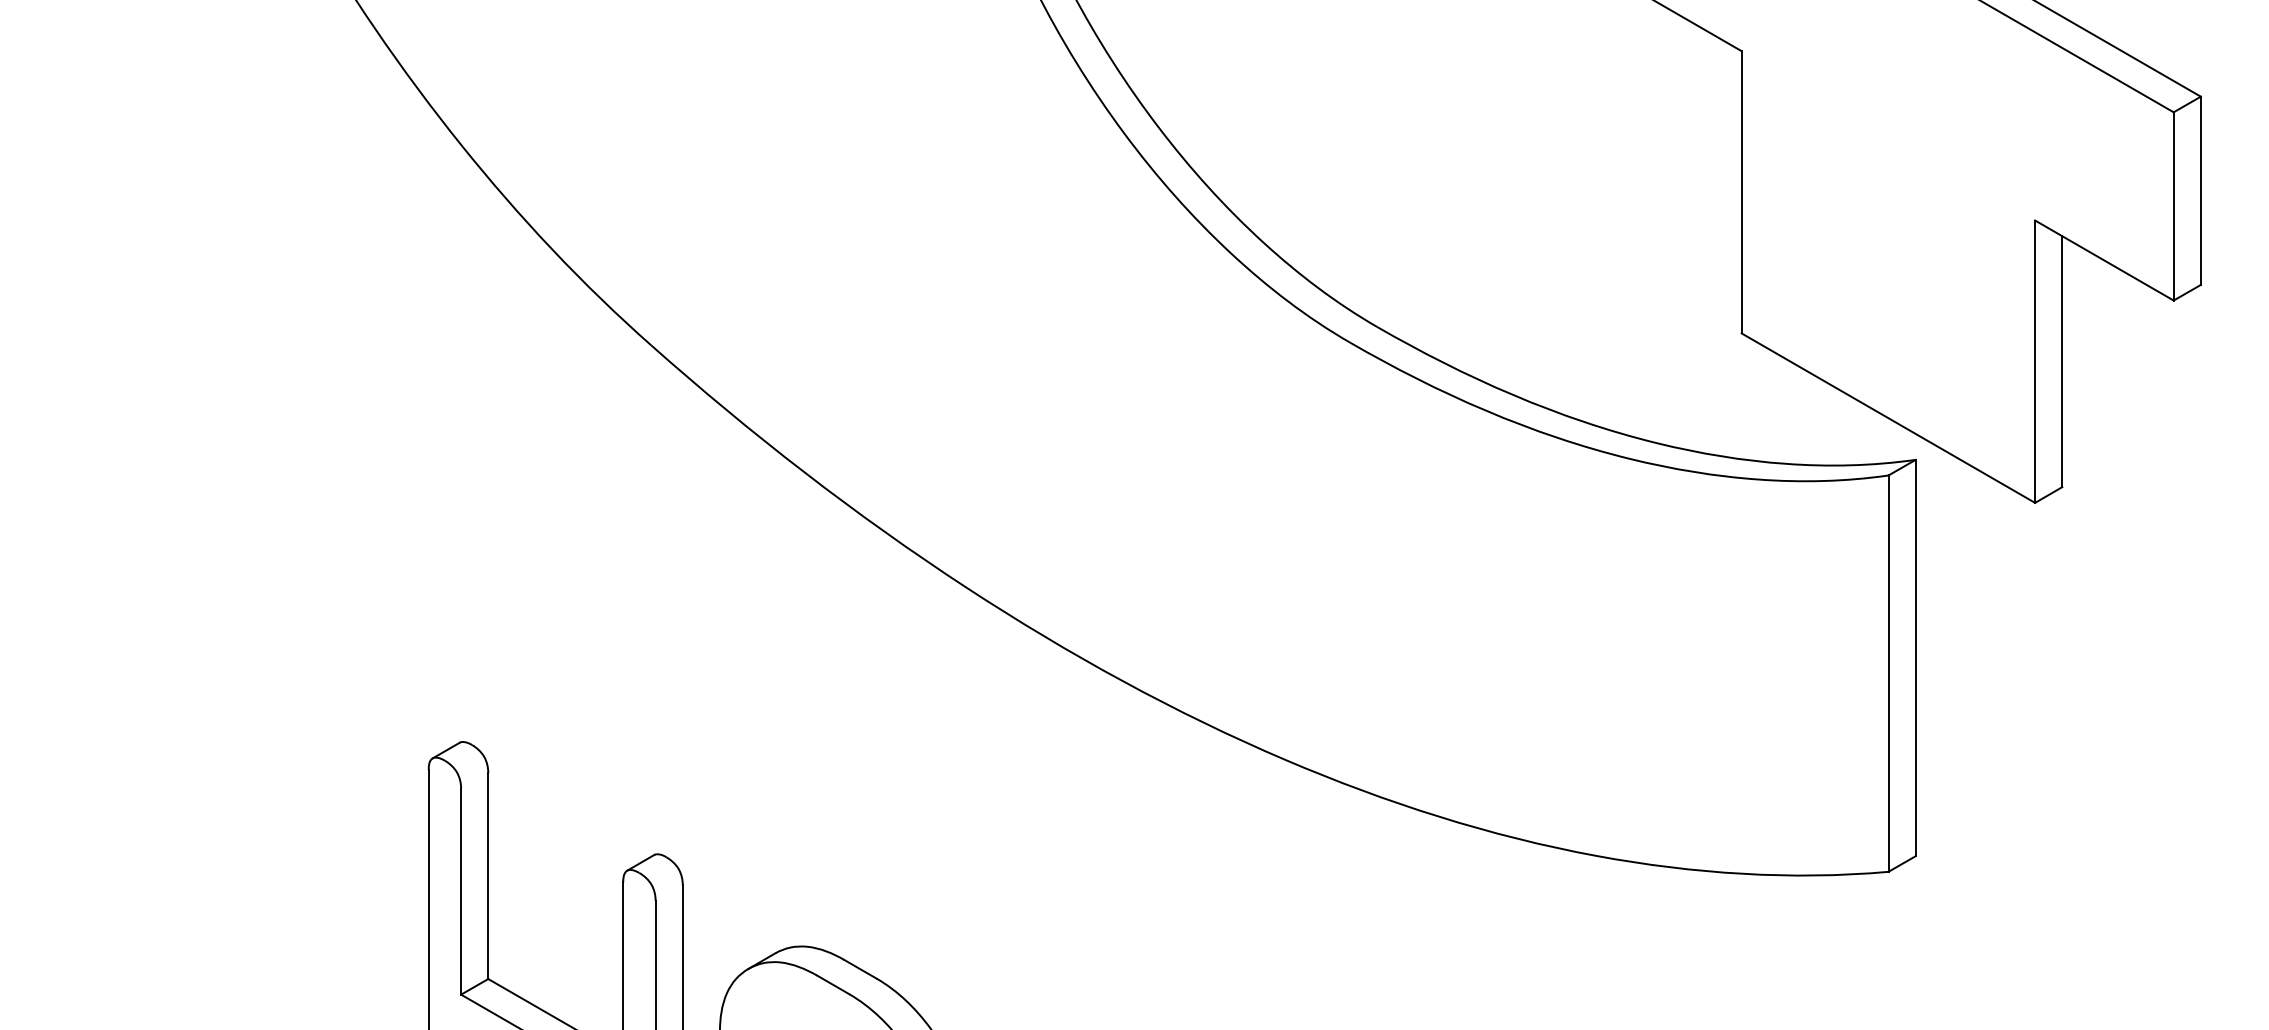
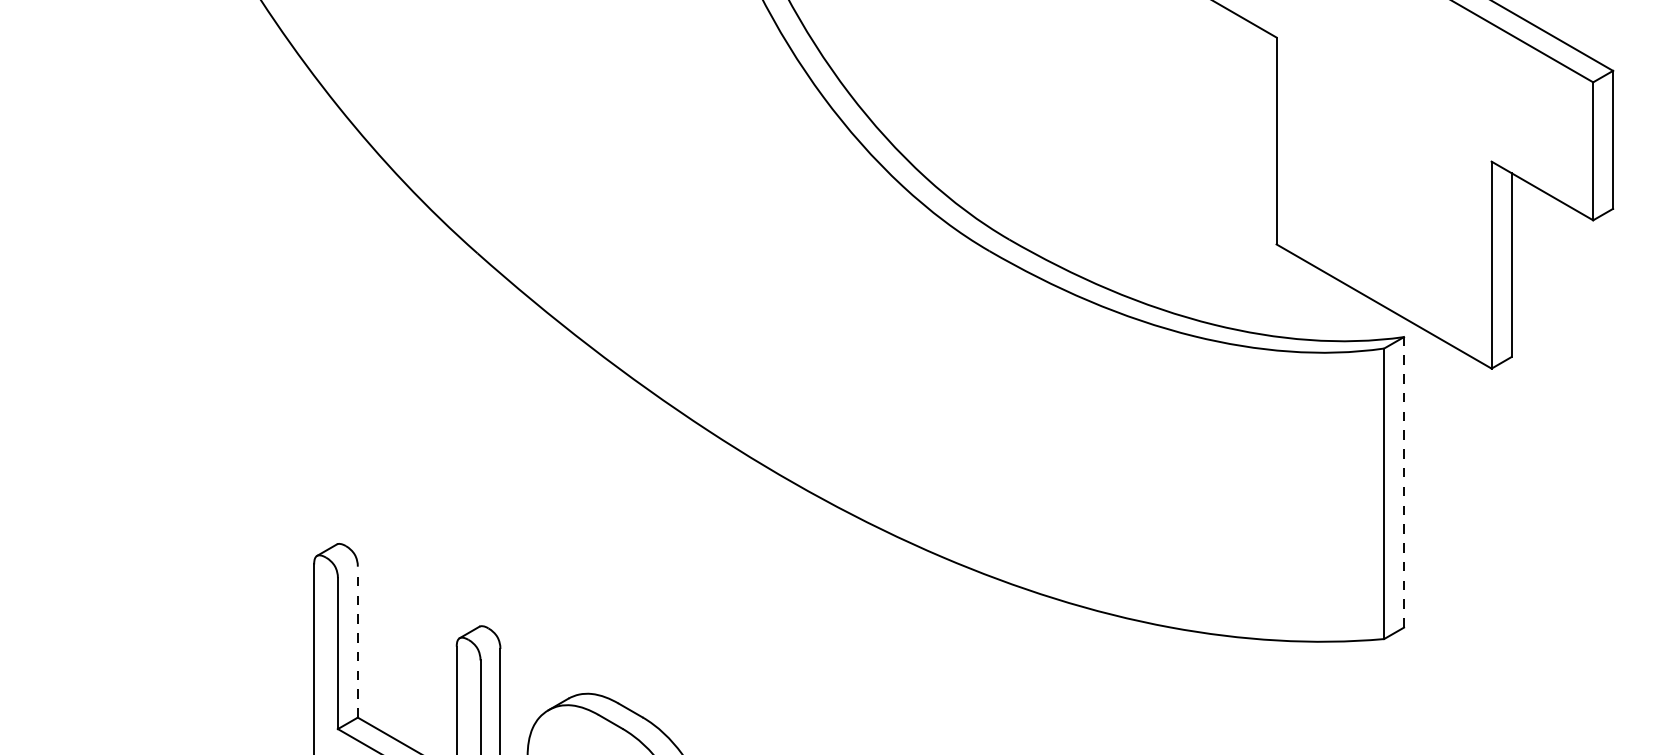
line: (1916, 656) -> (1404, 481), solid -> dashed
line: (487, 875) -> (357, 641), solid -> dashed

